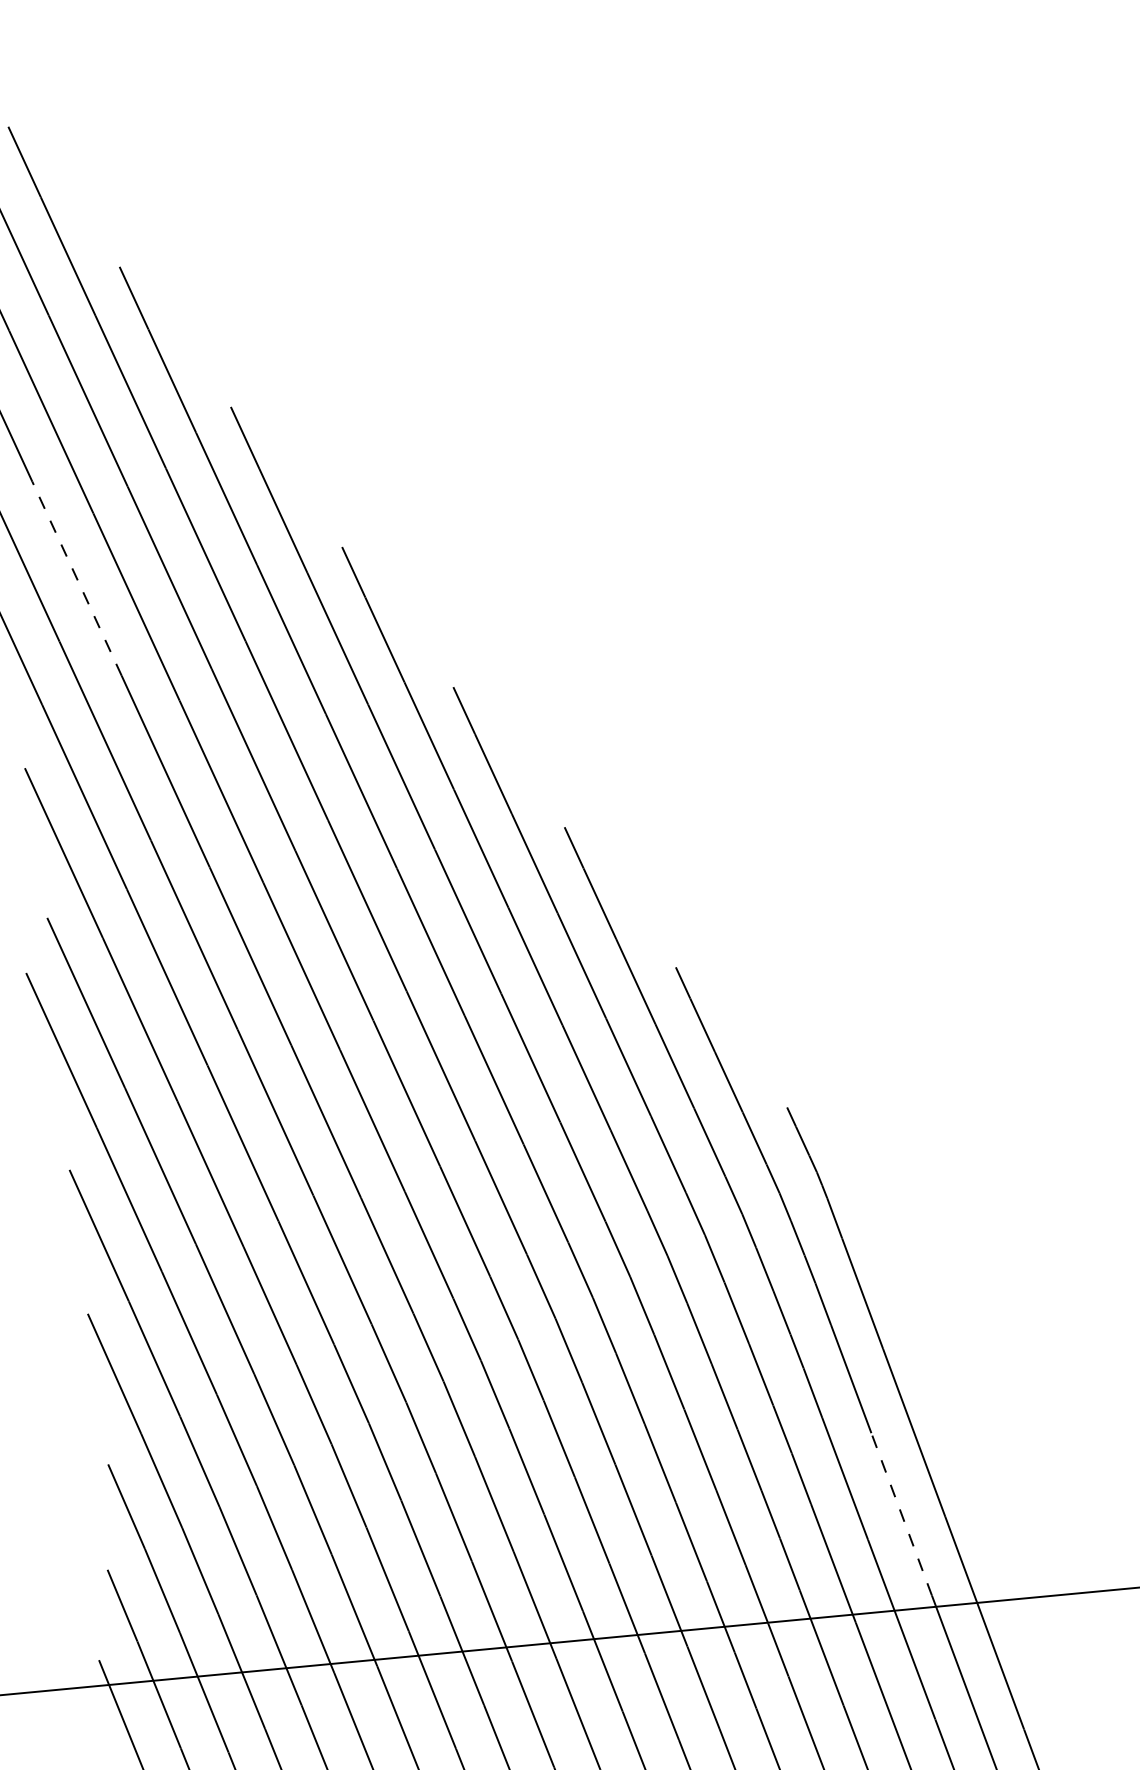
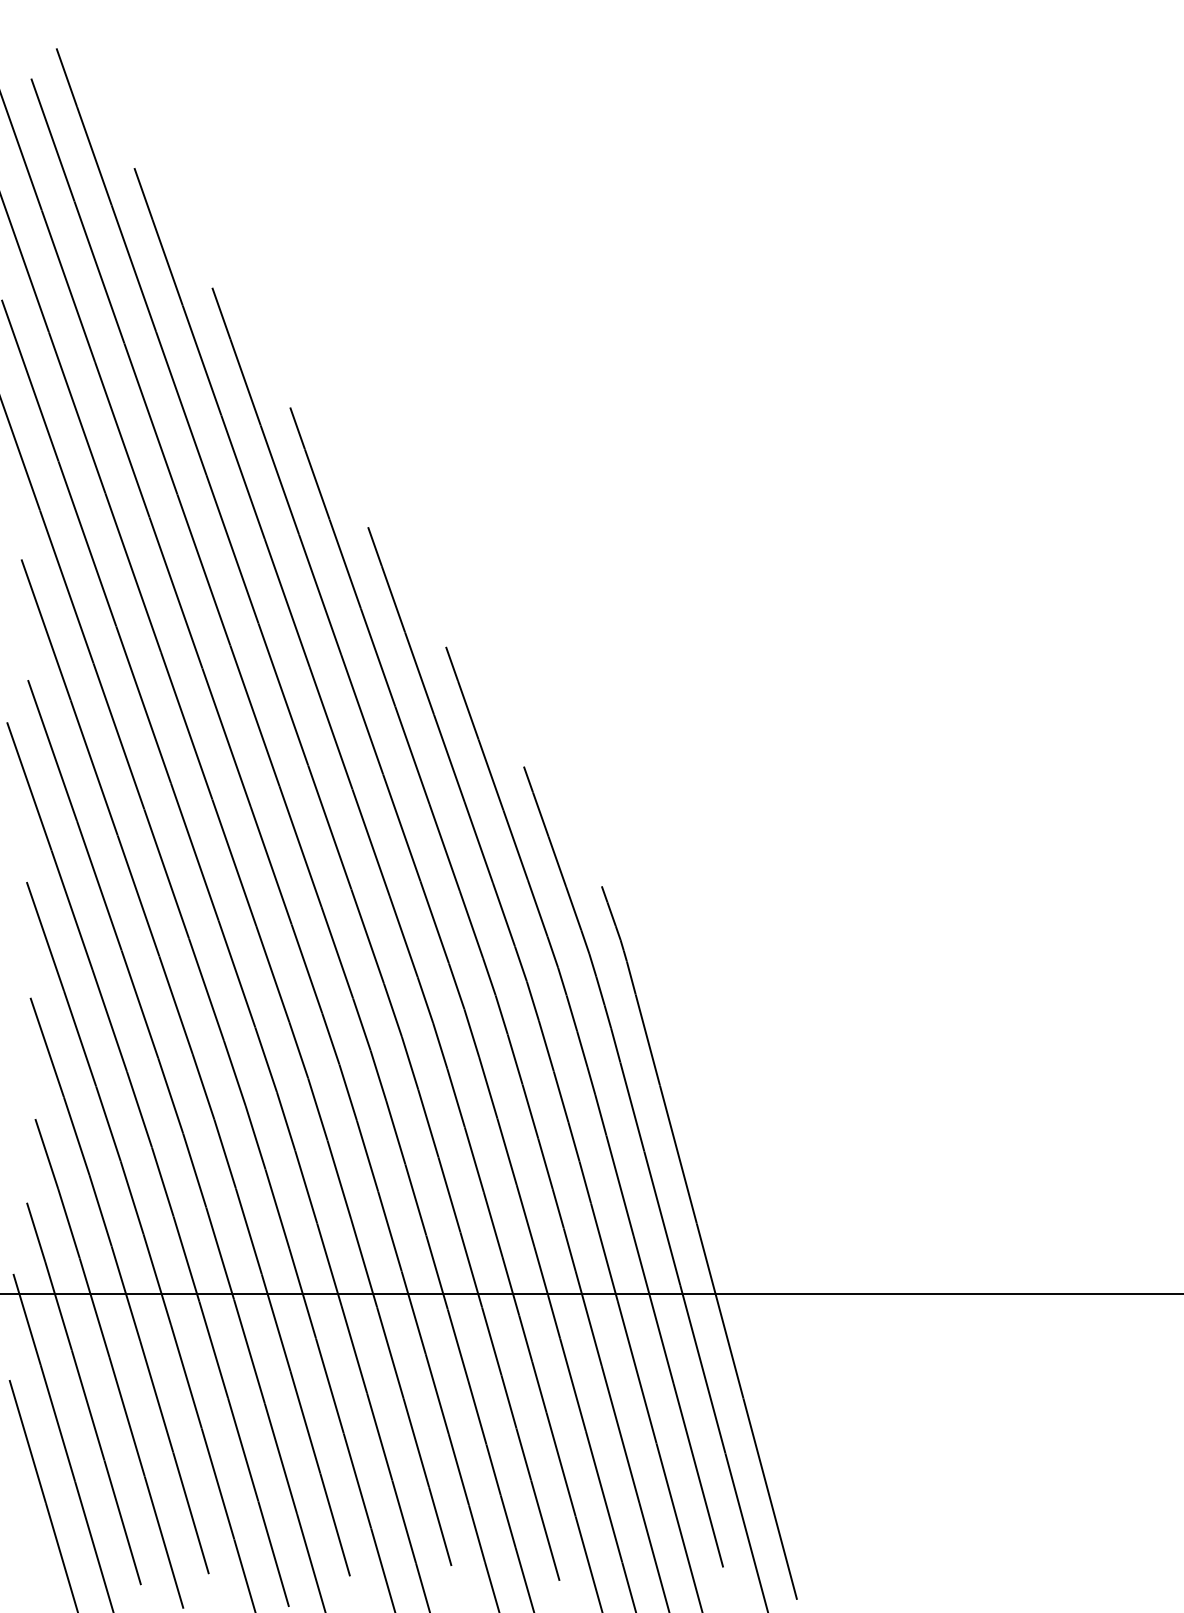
line: (77, 578) -> (77, 412), dashed -> solid
line: (901, 1513) -> (662, 1217), dashed -> solid

